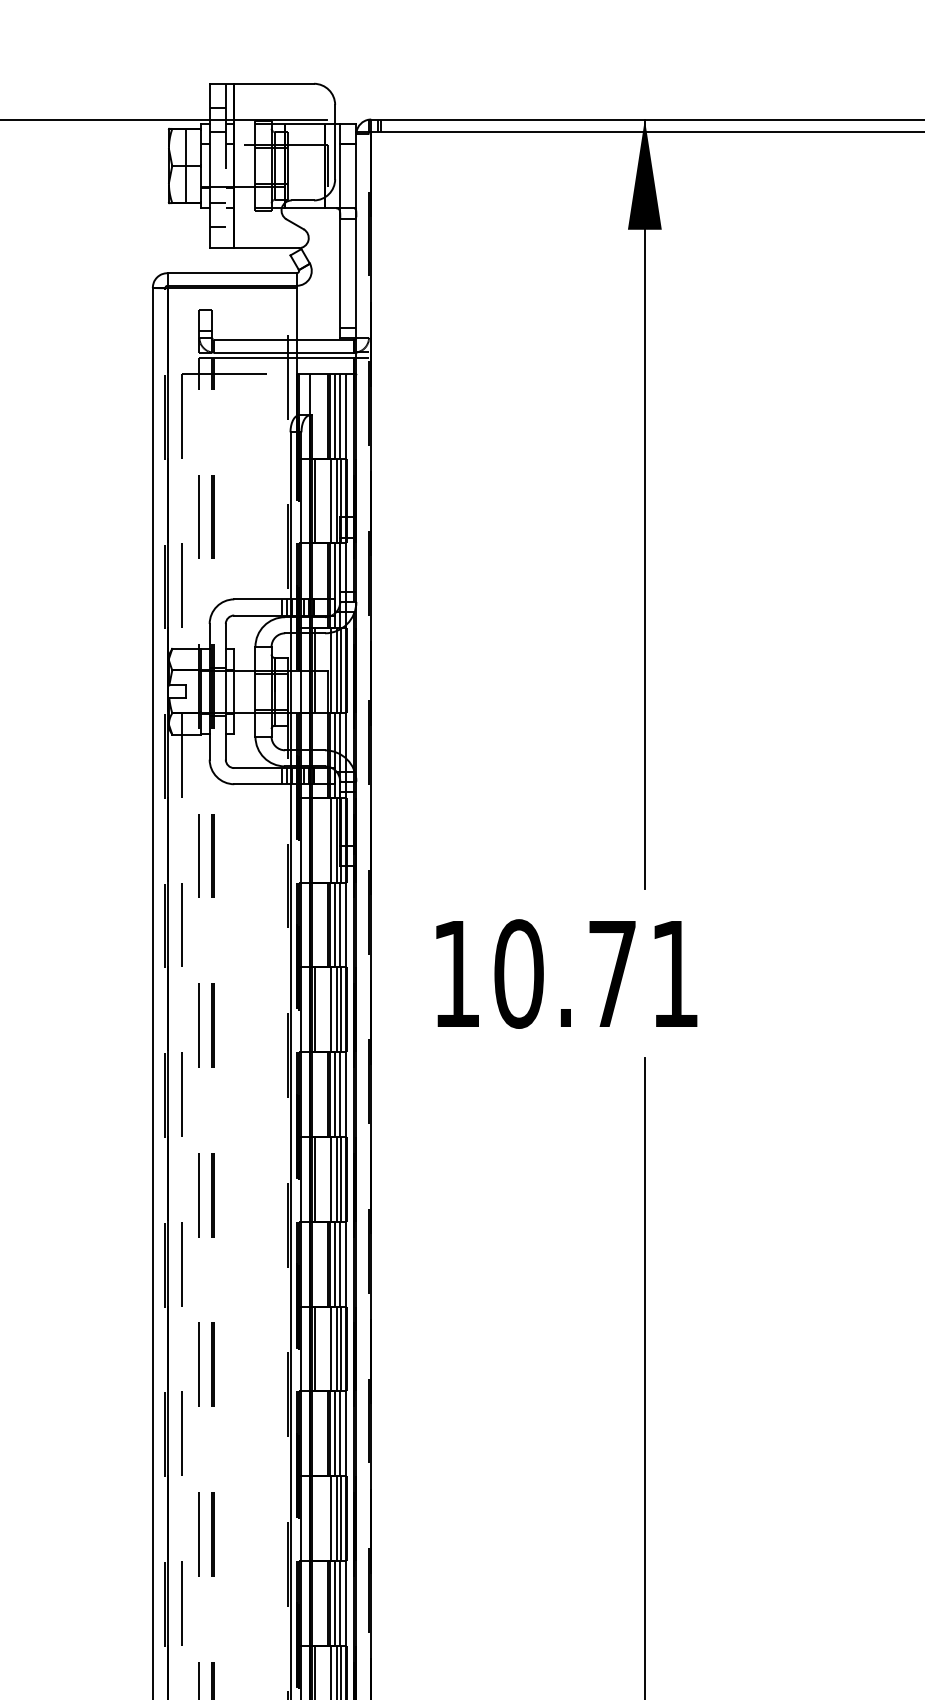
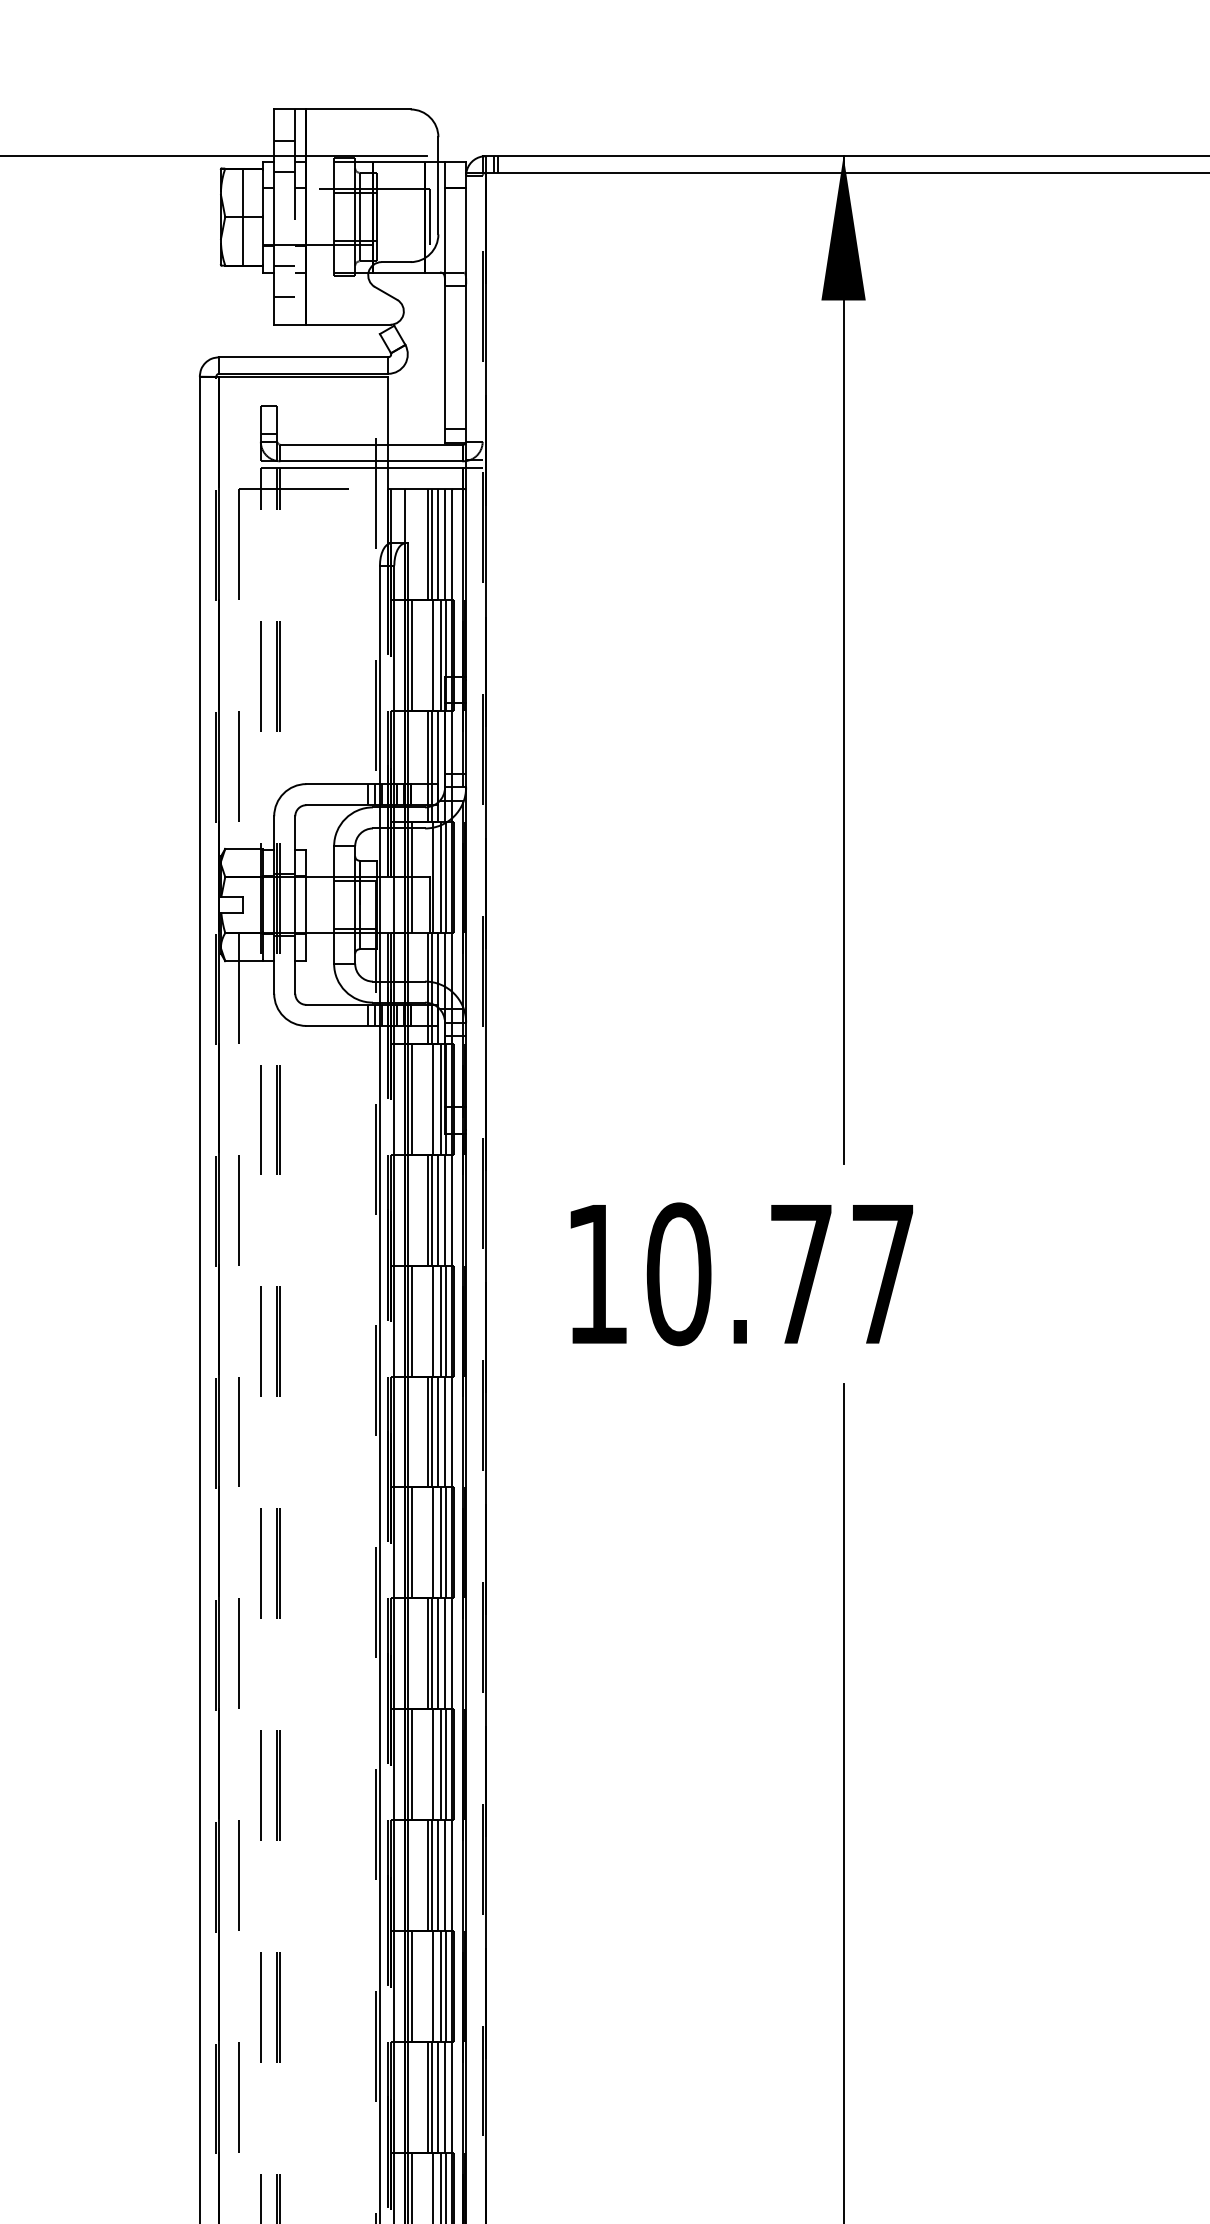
line: (315, 839) -> (412, 1098), added
text: (675, 974) -> (883, 1274), 10.71 -> 10.77
line: (315, 1518) -> (412, 1986), added

